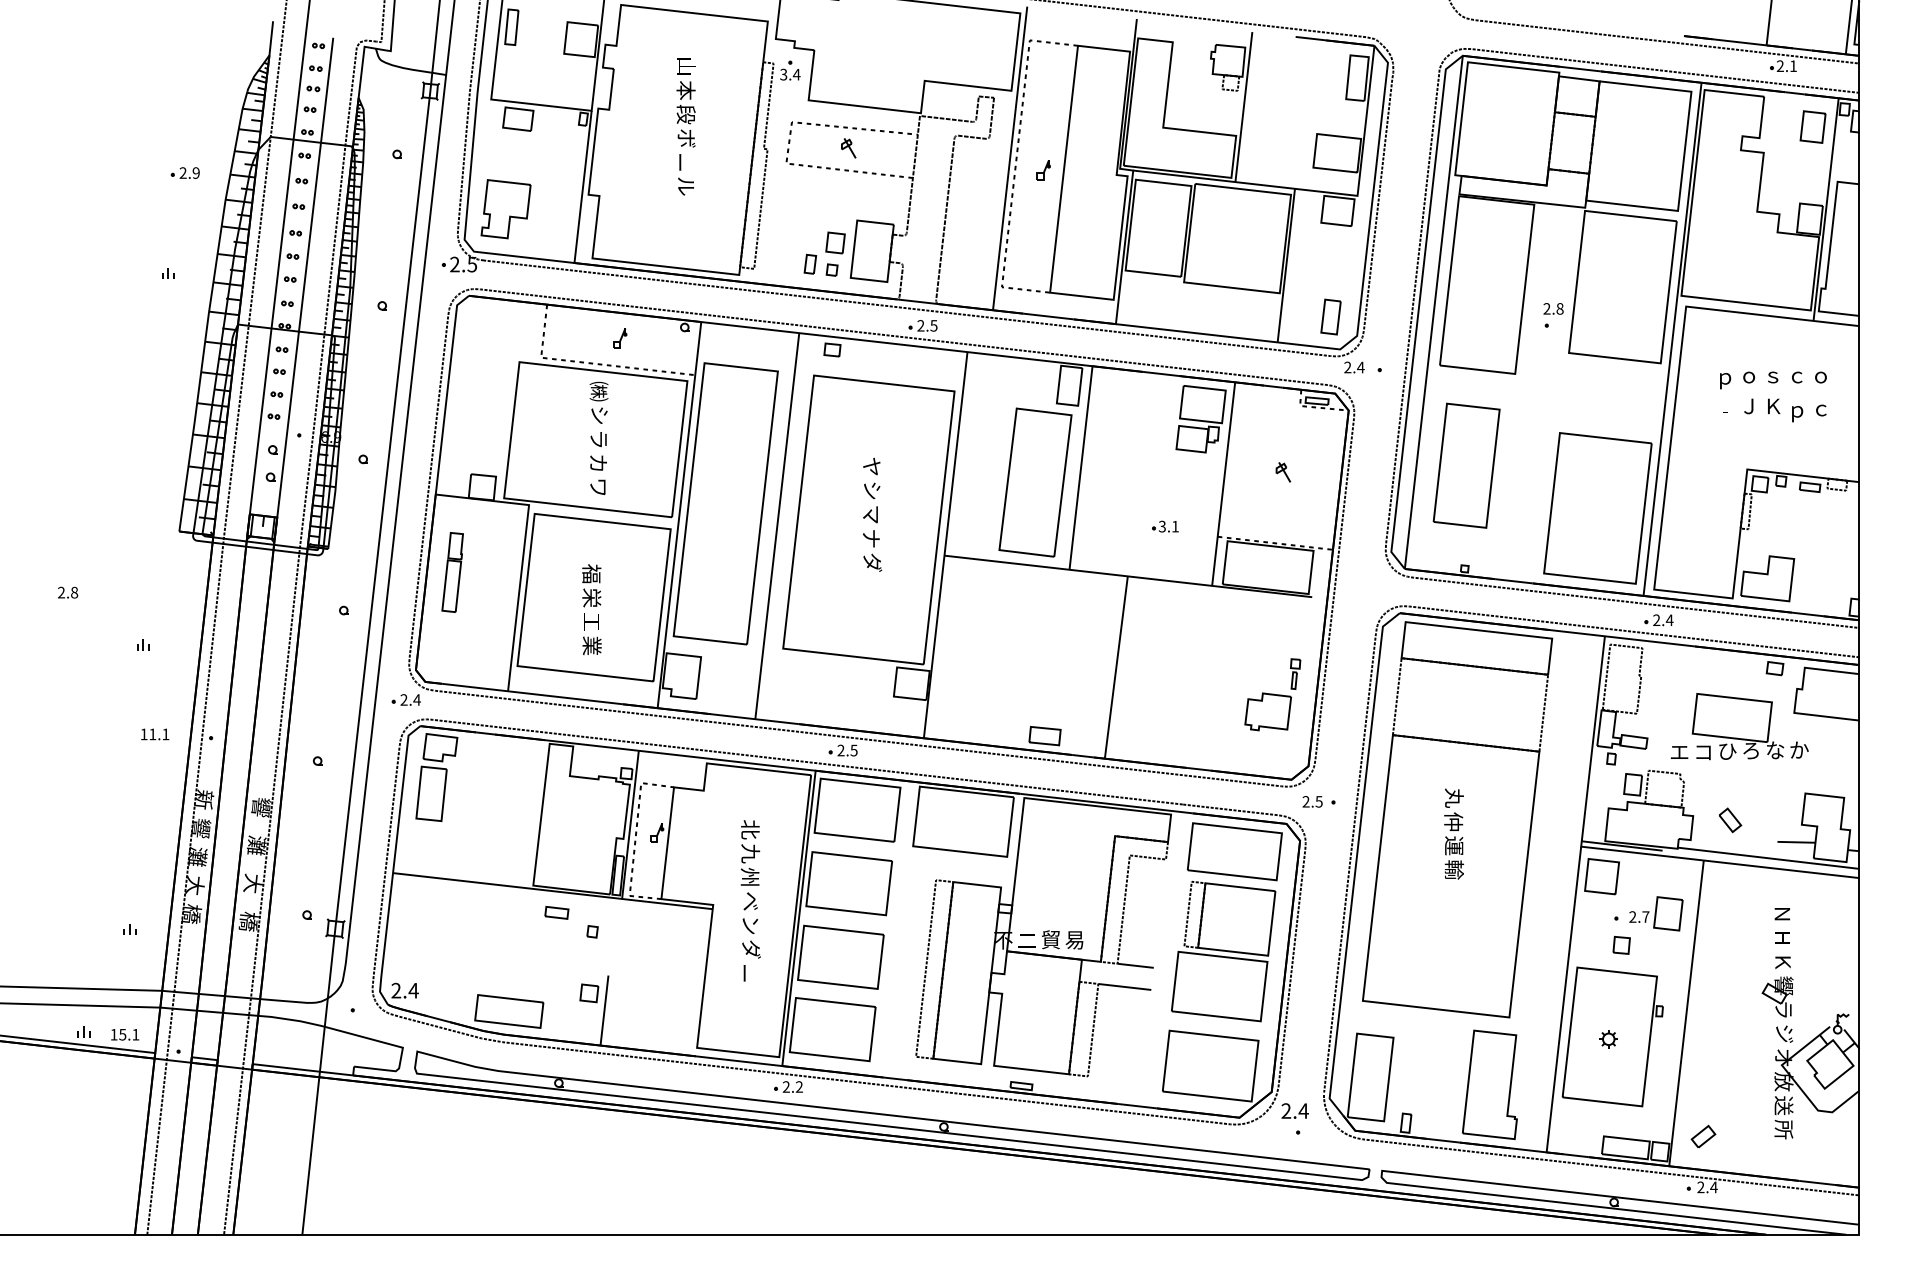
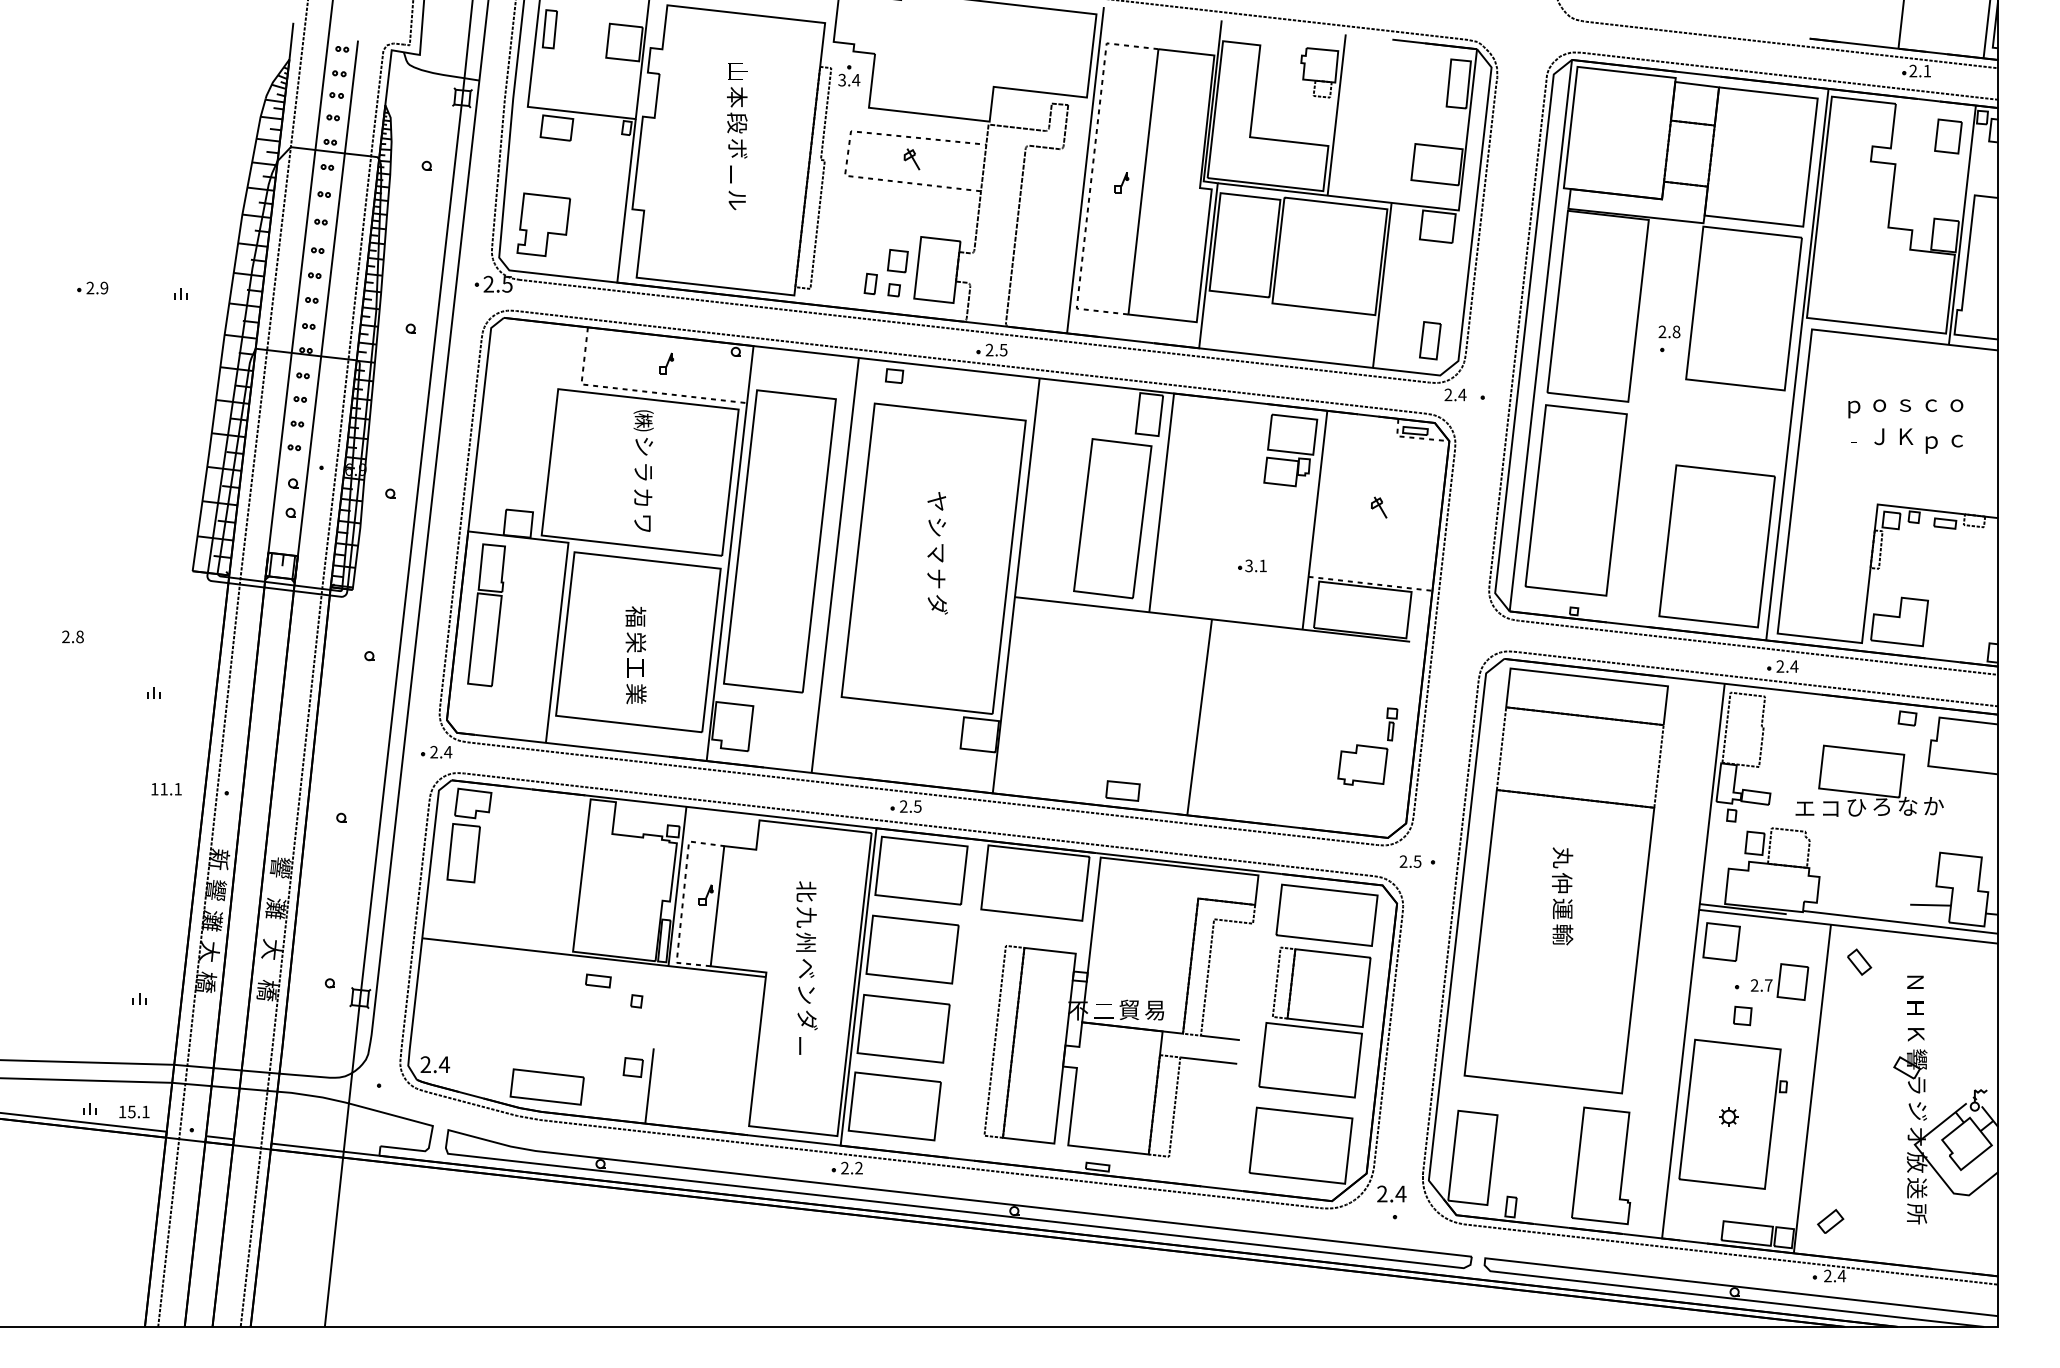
part: (184, 172) -> (91, 287), moved
part: (1466, 465) -> (1575, 500), size x1.43
part: (452, 572) -> (486, 615), size x1.67
part: (1730, 820) -> (1859, 962), moved

